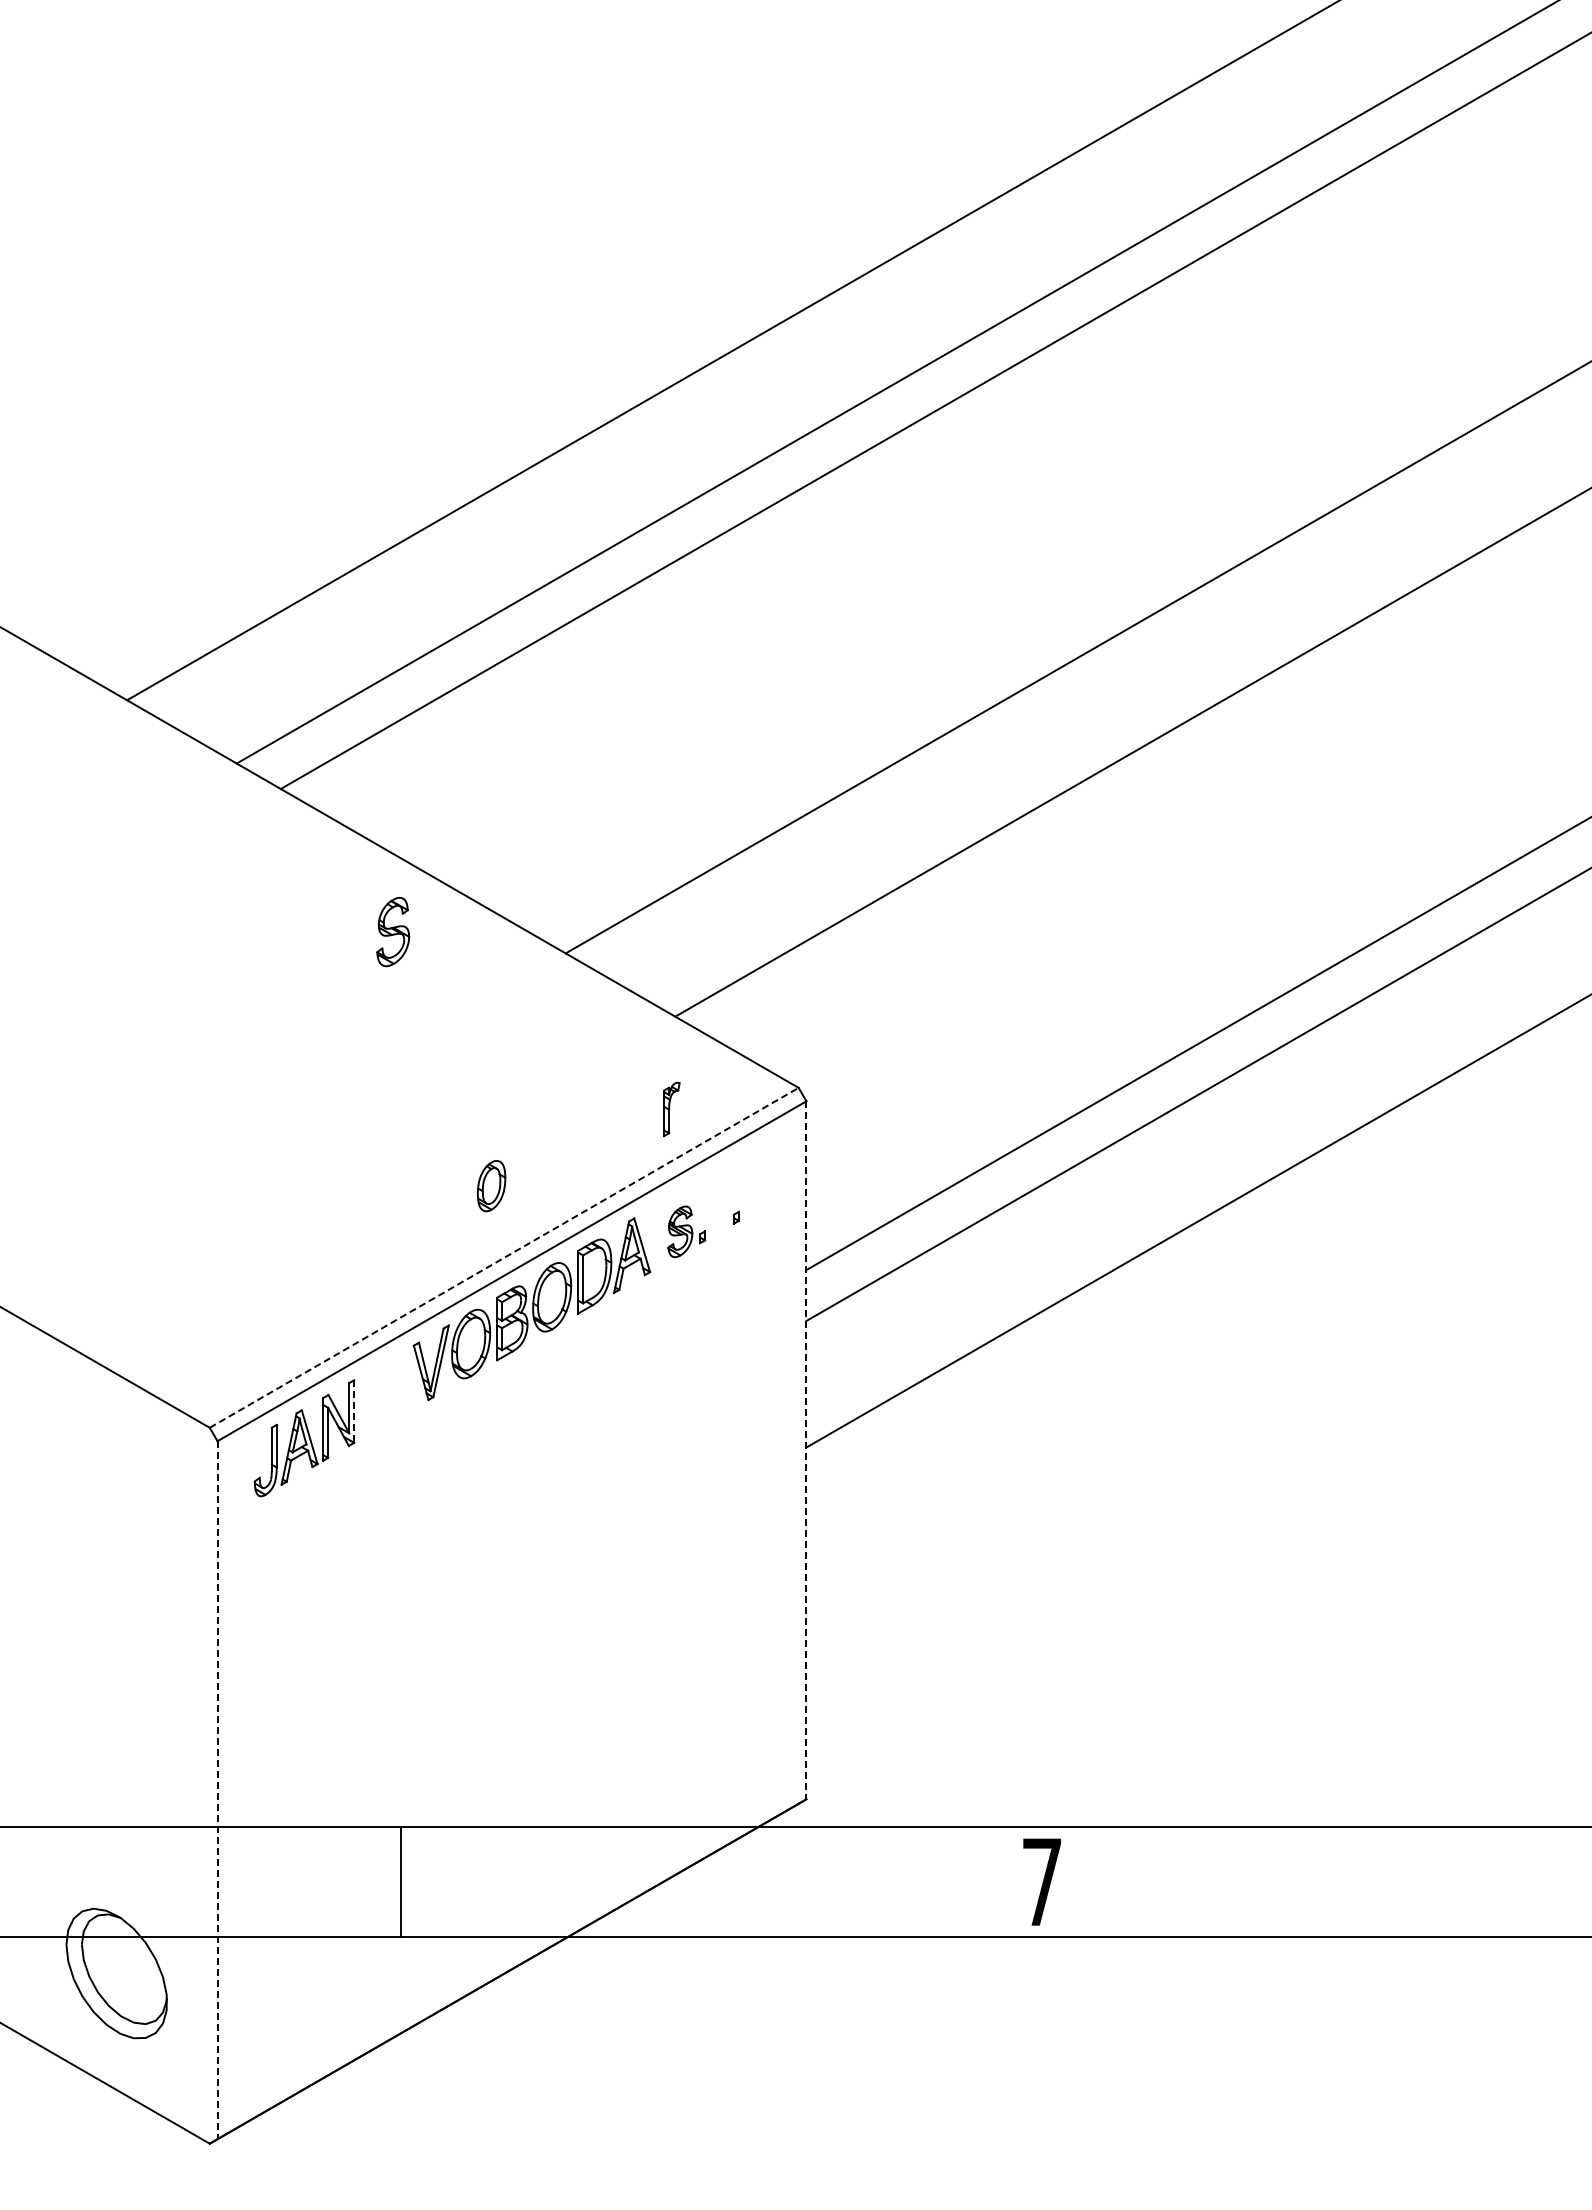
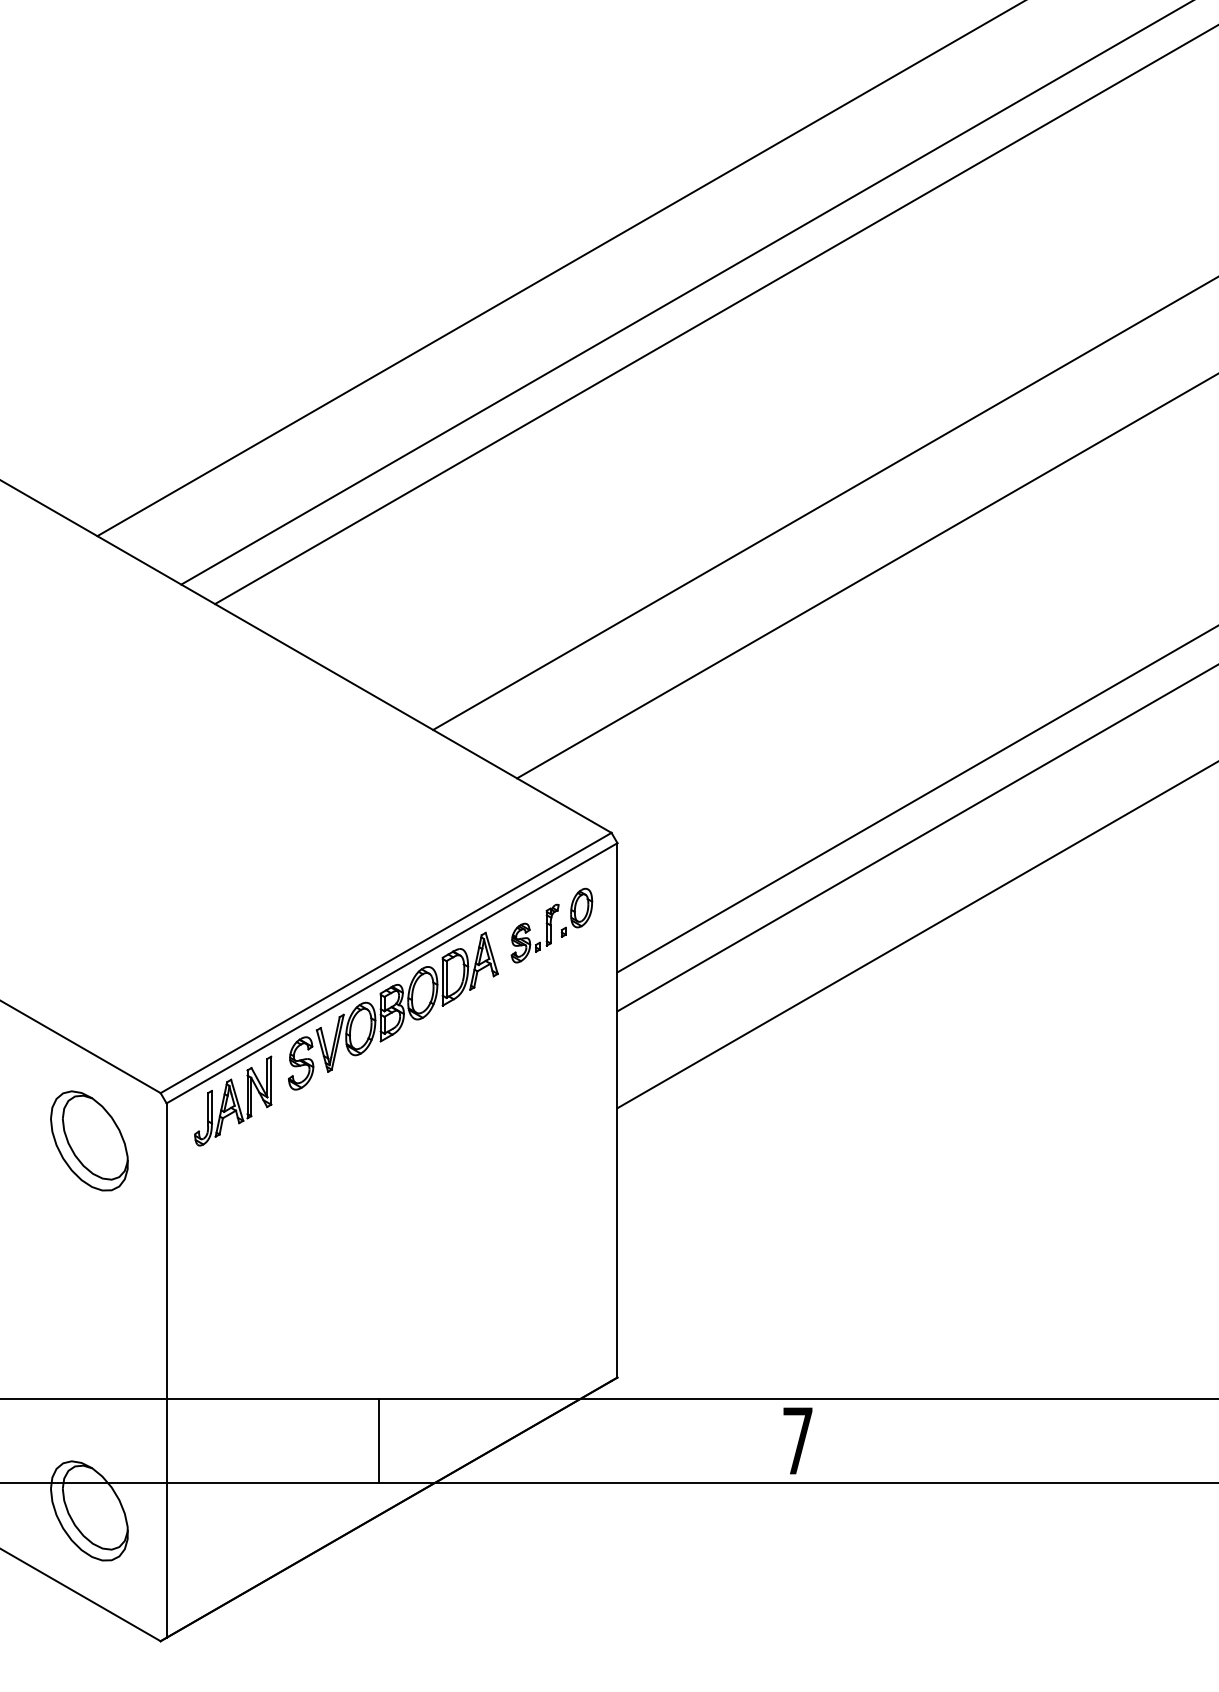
part: (393, 931) -> (301, 1063), moved
part: (671, 1108) -> (552, 924), moved
part: (491, 1186) -> (581, 908), moved
line: (504, 1257) -> (386, 962), dashed -> solid
line: (354, 1412) -> (271, 1081), dashed -> solid
line: (806, 1450) -> (617, 1110), dashed -> solid
part: (116, 1489) -> (89, 1140), added
line: (217, 1790) -> (166, 1370), dashed -> solid
line: (401, 1881) -> (379, 1440), moved

